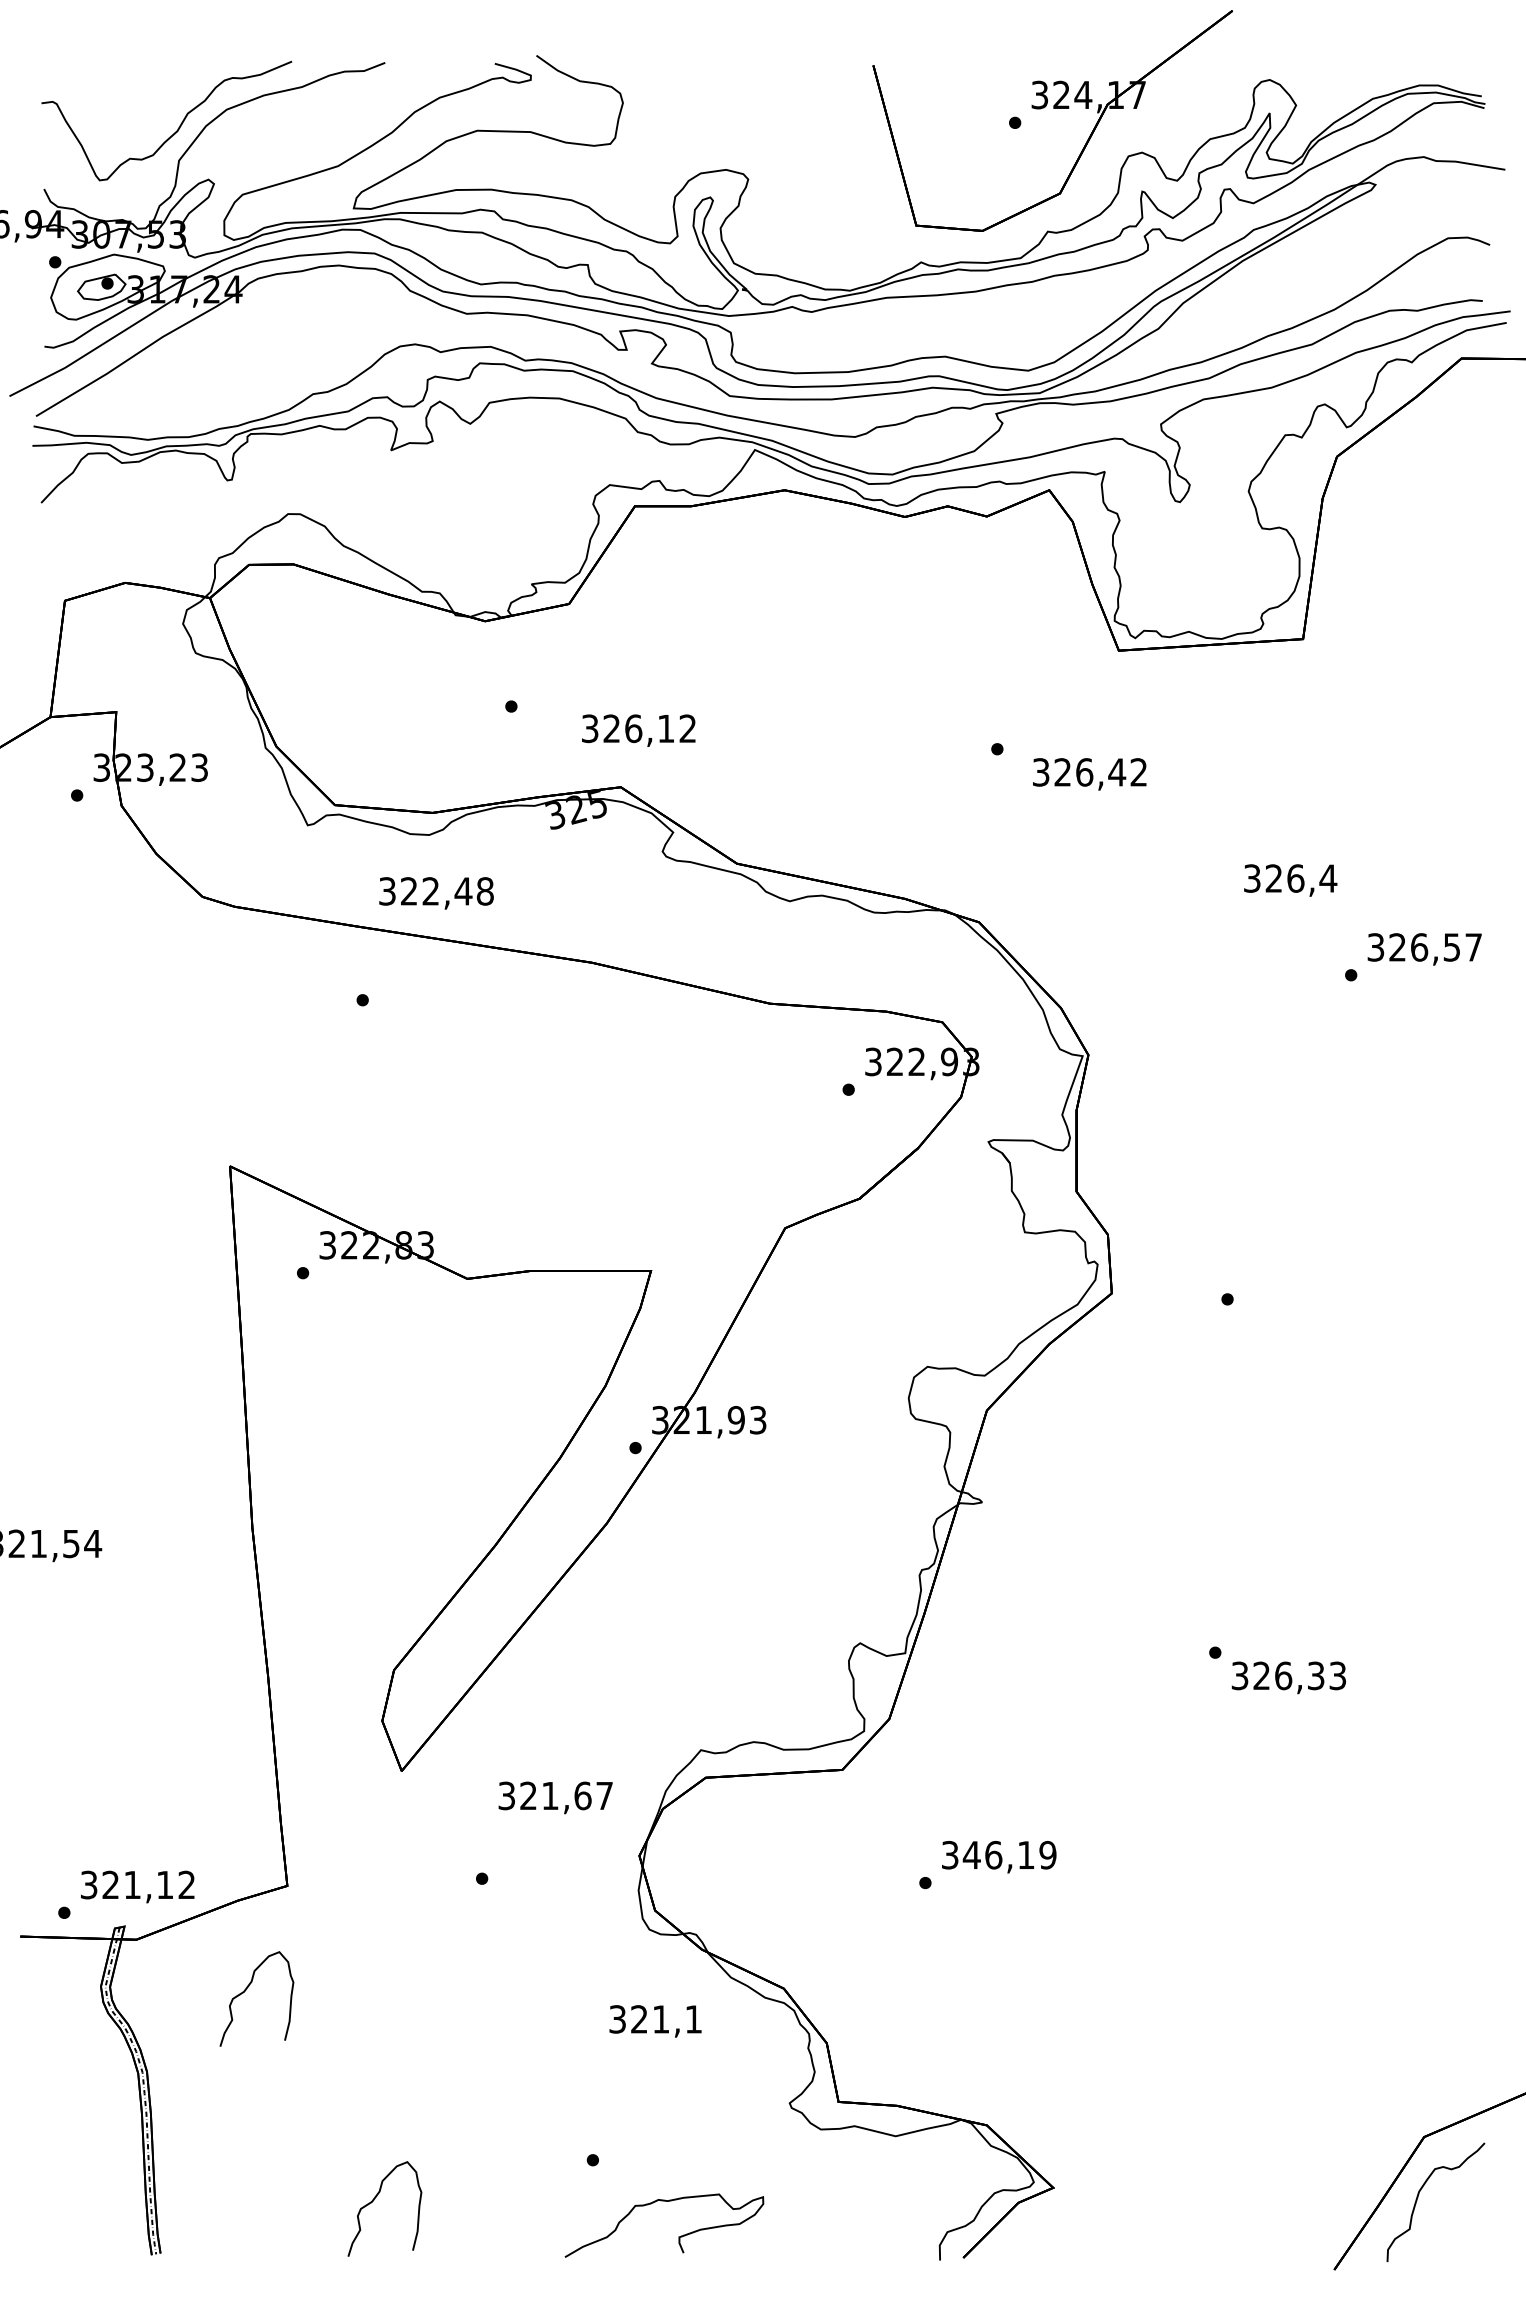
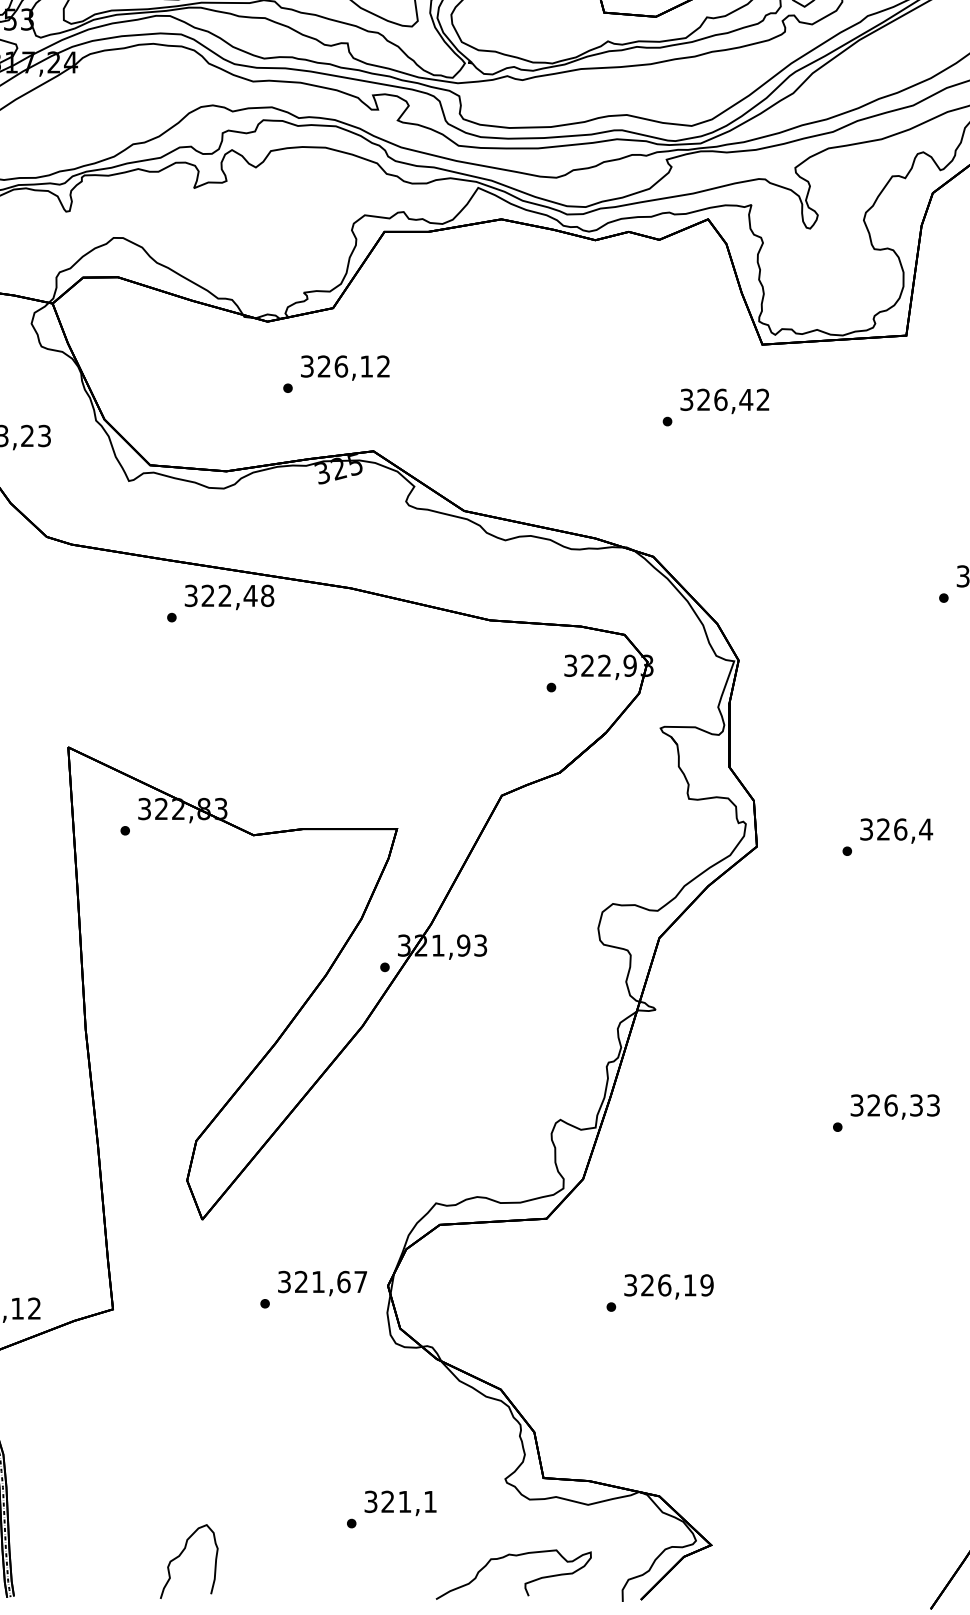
text: (638, 730) -> (345, 367), moved
text: (1089, 774) -> (724, 401), moved
text: (1290, 880) -> (896, 831), moved
text: (436, 893) -> (229, 597), moved
text: (1288, 1677) -> (894, 1106), moved
text: (555, 1797) -> (322, 1283), moved
text: (971, 1854) -> (647, 1284), 346,19 -> 326,19
curve: (246, 1990) -> (81, 1391), removed
text: (655, 2021) -> (400, 1503), moved
curve: (678, 2236) -> (524, 1583), moved

